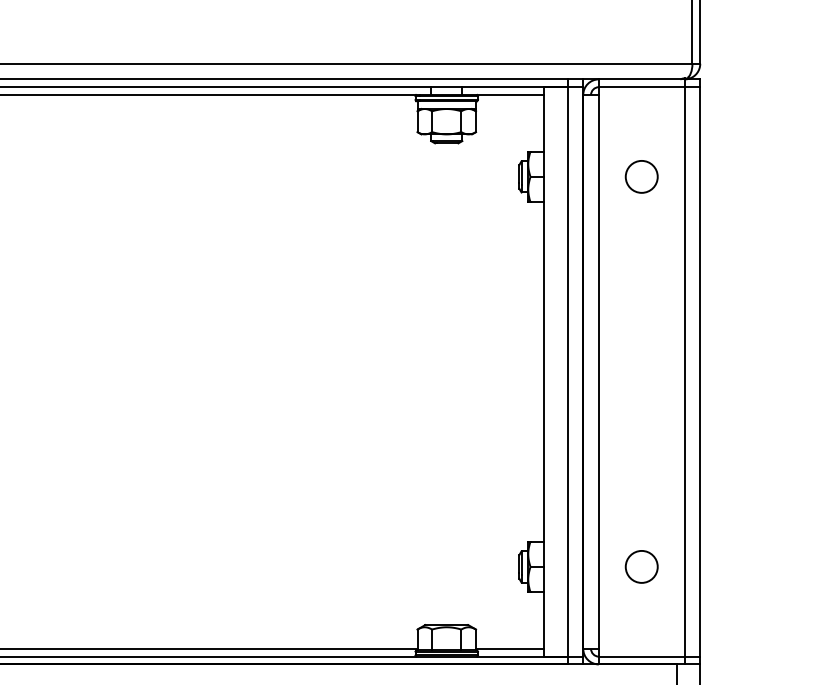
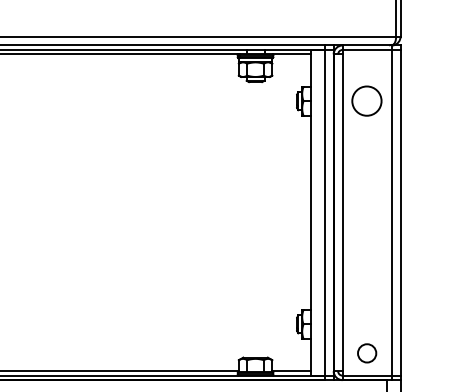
circle: (642, 177) -> (367, 101), size x1.6
circle: (642, 567) -> (367, 353), moved

